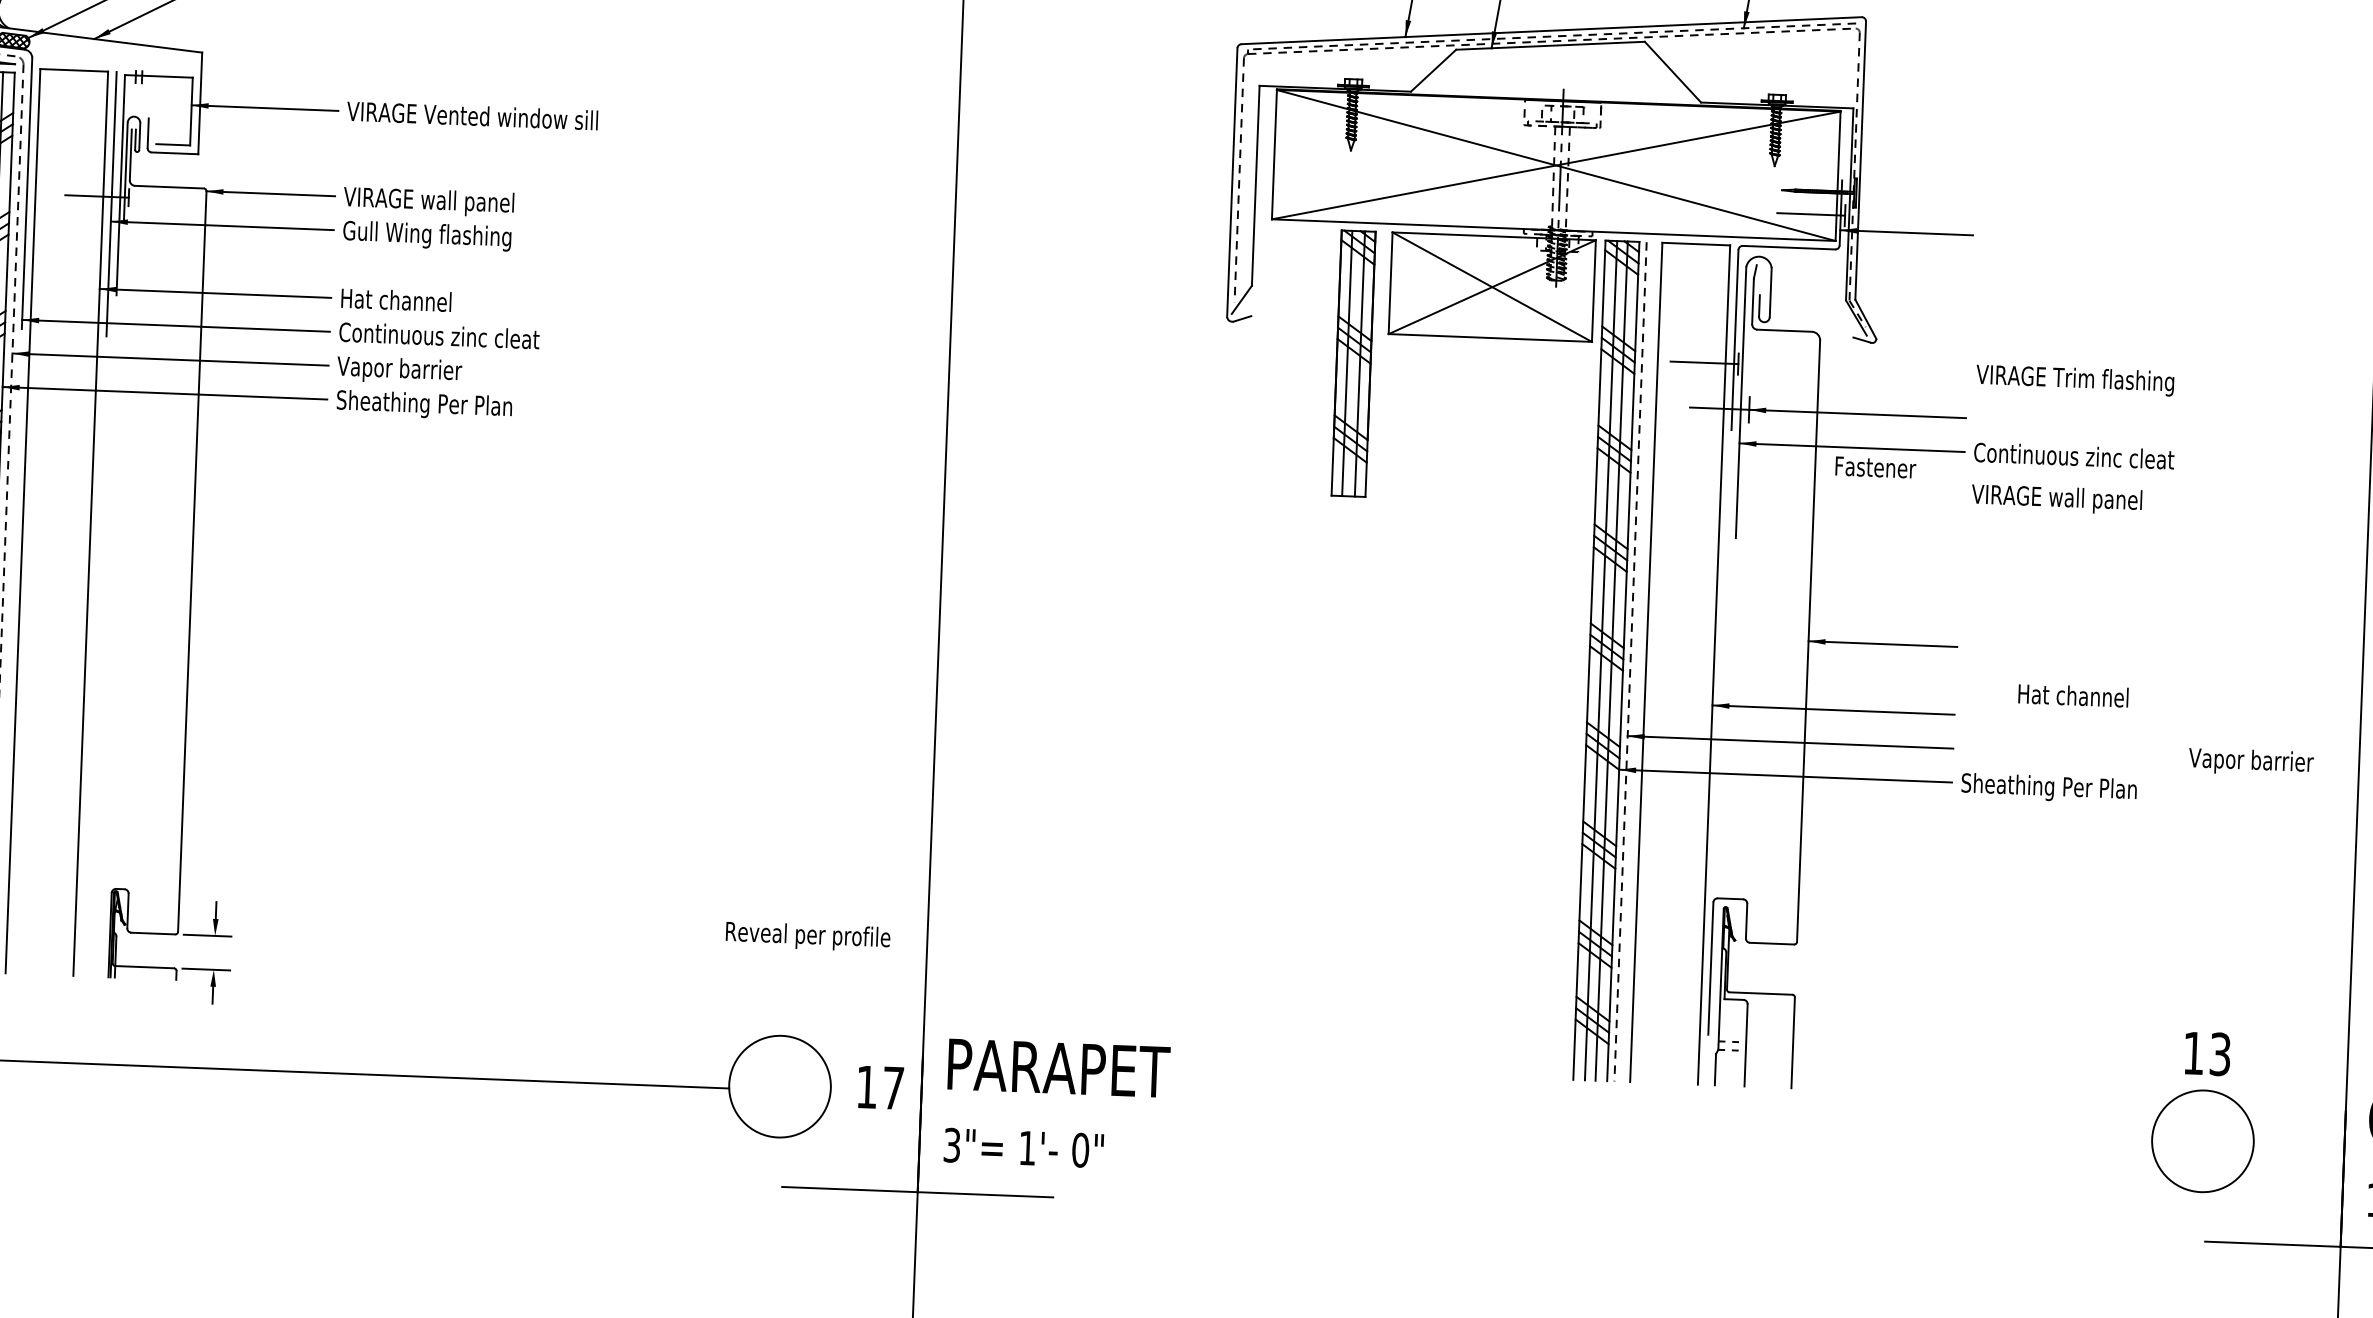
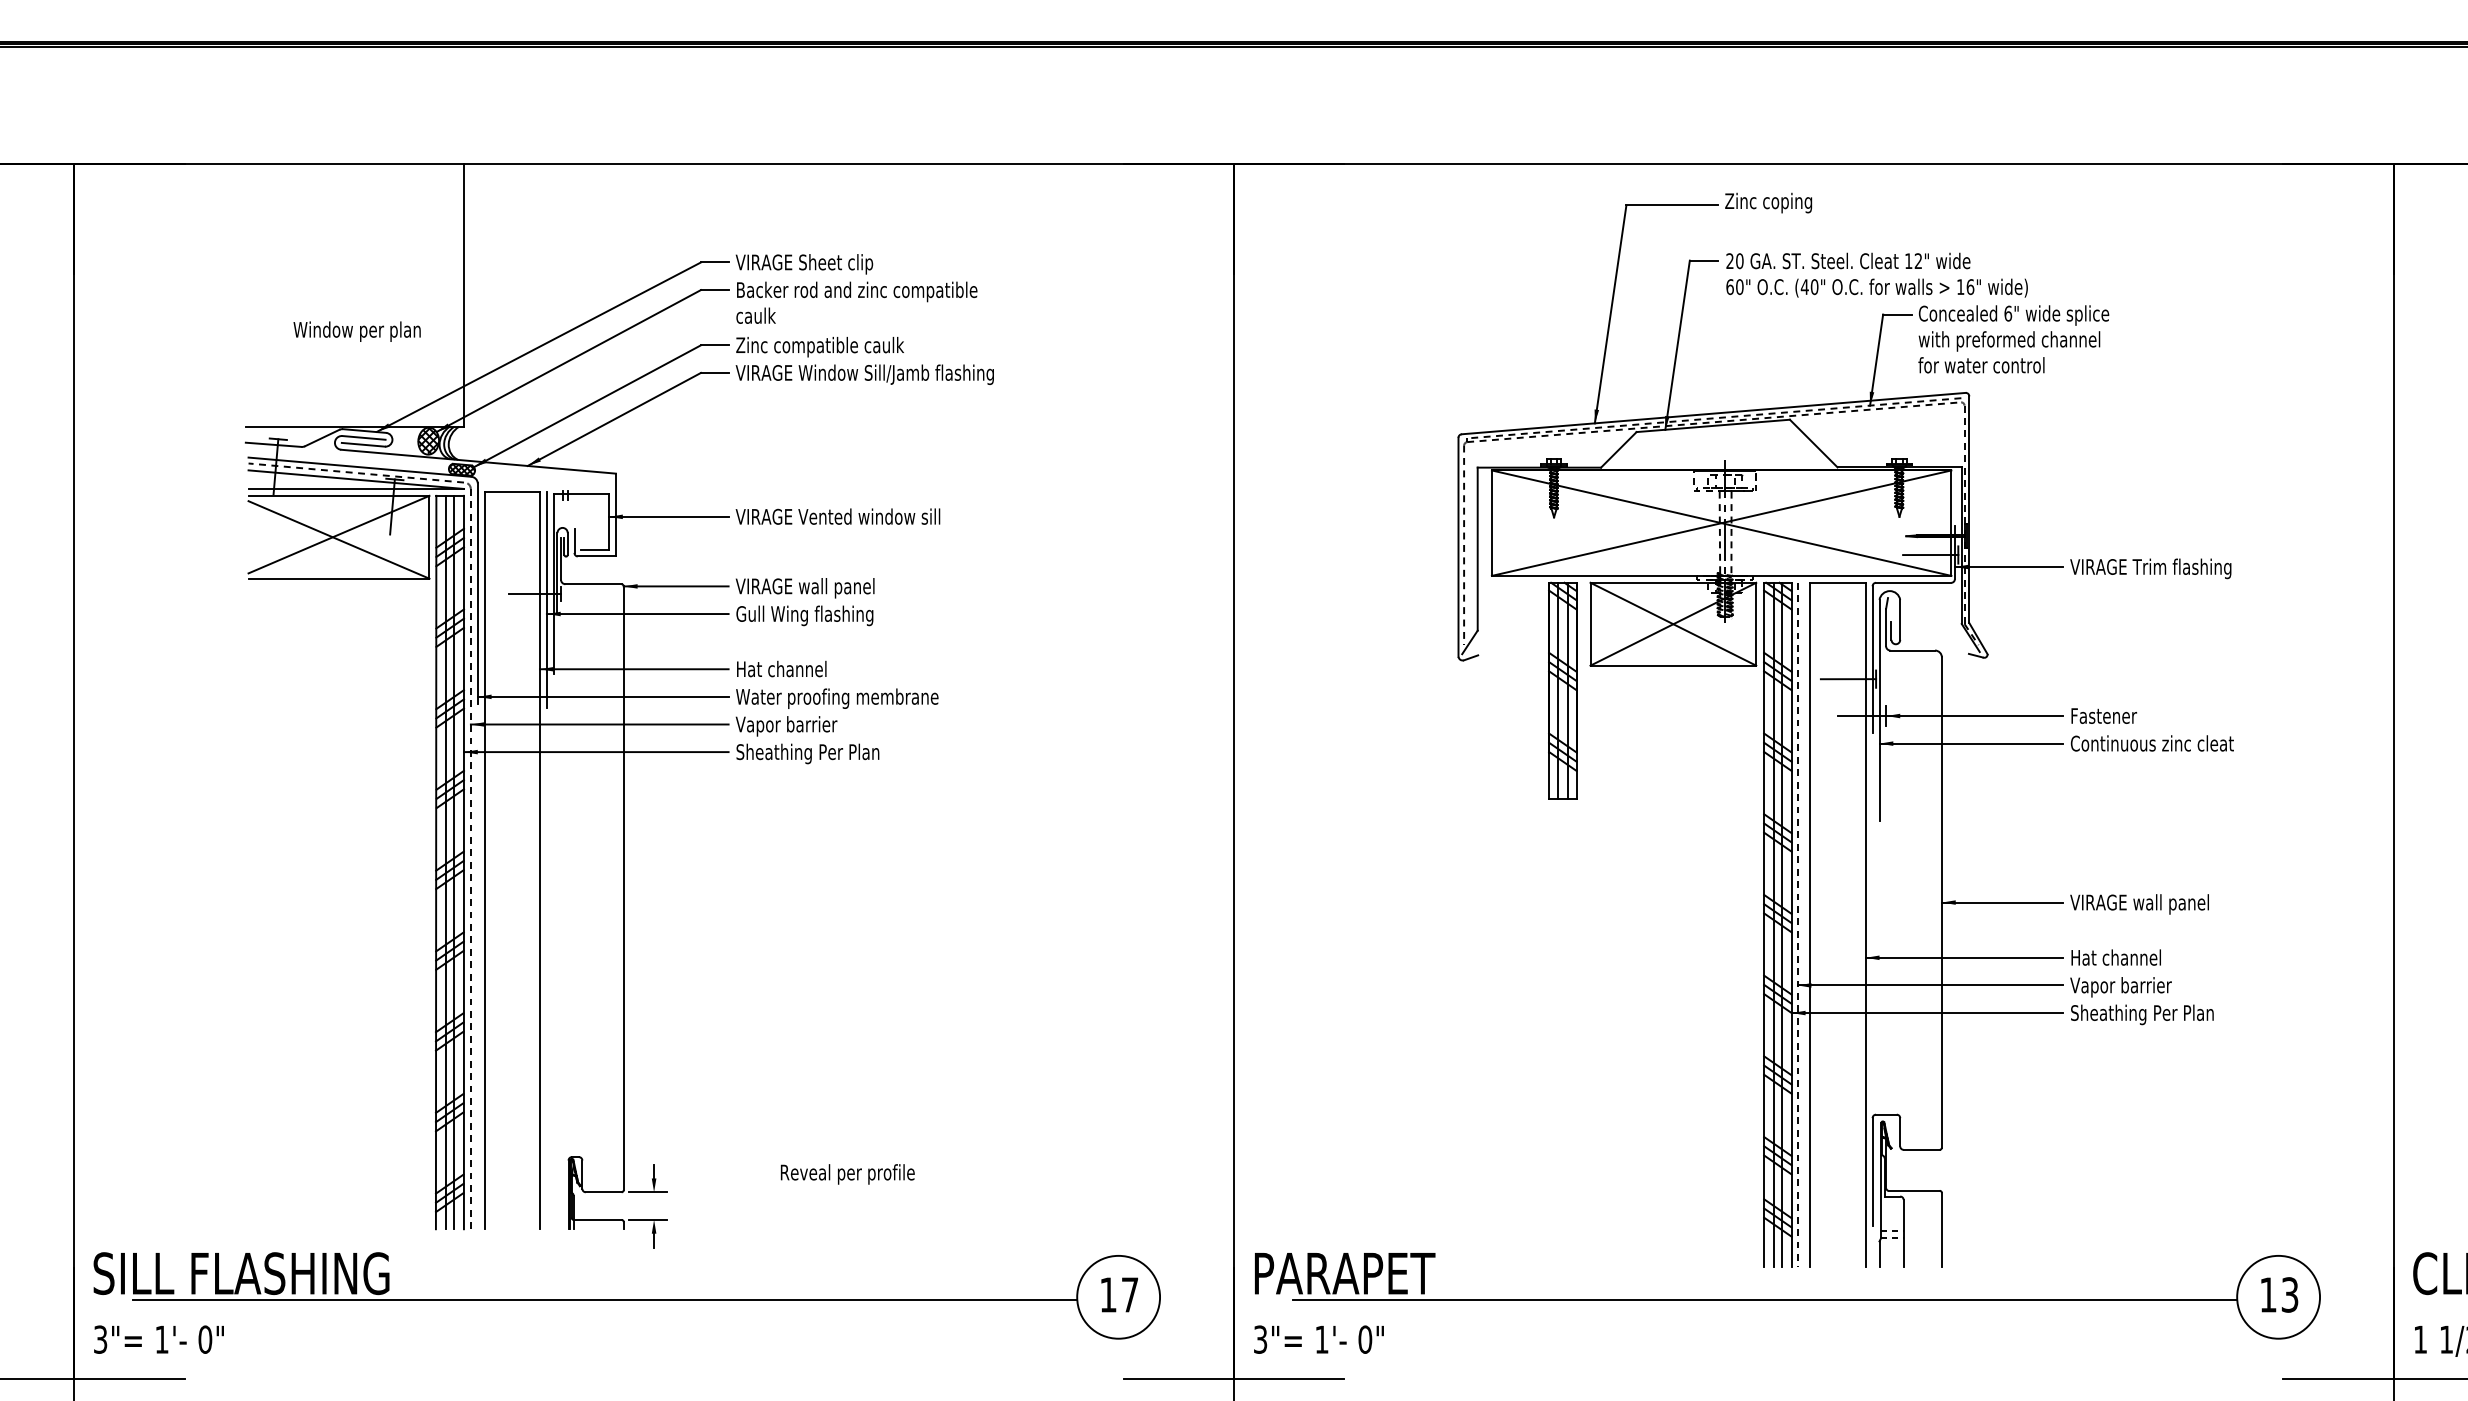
text: (463, 338) -> (837, 698), Continuous zinc cleat -> Water proofing membrane
text: (2074, 379) -> (2150, 568), moved
text: (1874, 466) -> (2103, 715), moved
text: (2056, 499) -> (2139, 904), moved
text: (2072, 695) -> (2115, 957), moved
text: (2250, 762) -> (2120, 987), moved
text: (807, 936) -> (847, 1174), moved
text: (2207, 1053) -> (2279, 1294), moved
text: (880, 1087) -> (1119, 1294), moved
line: (1573, 1121) -> (1765, 1300), added

